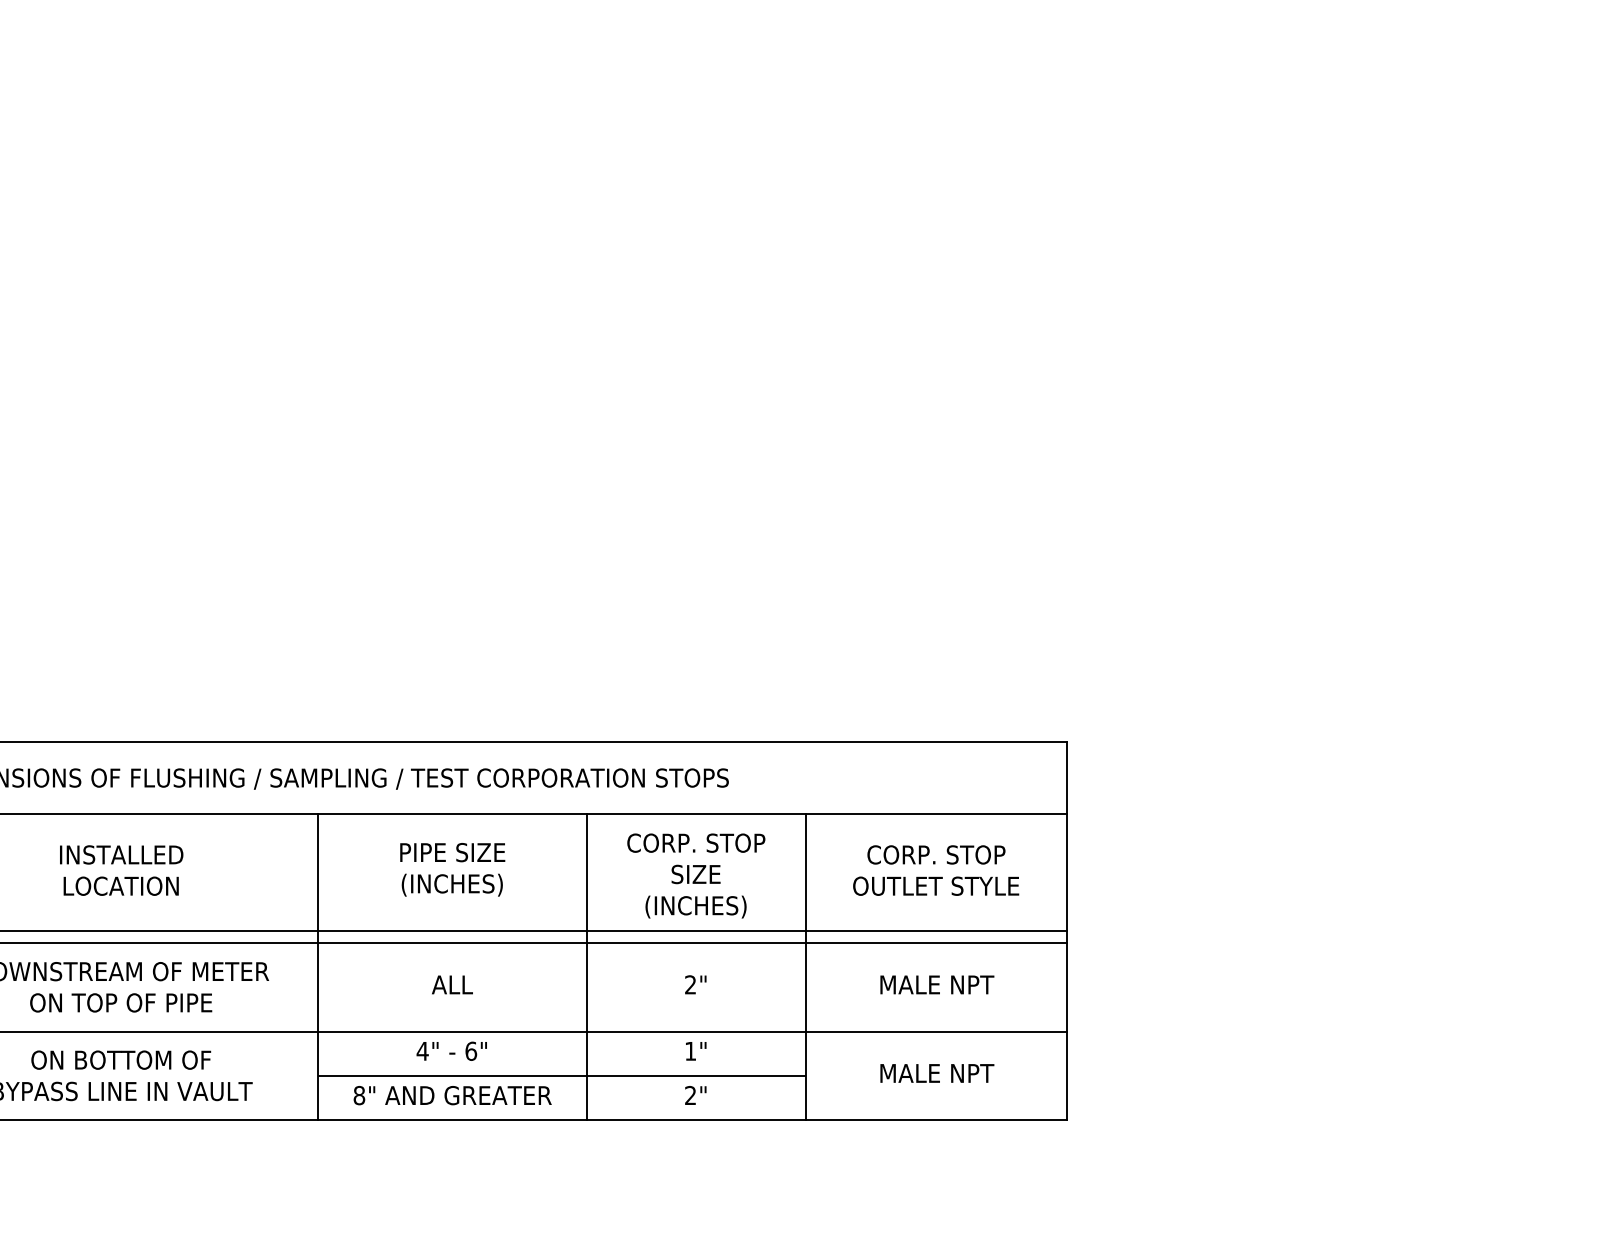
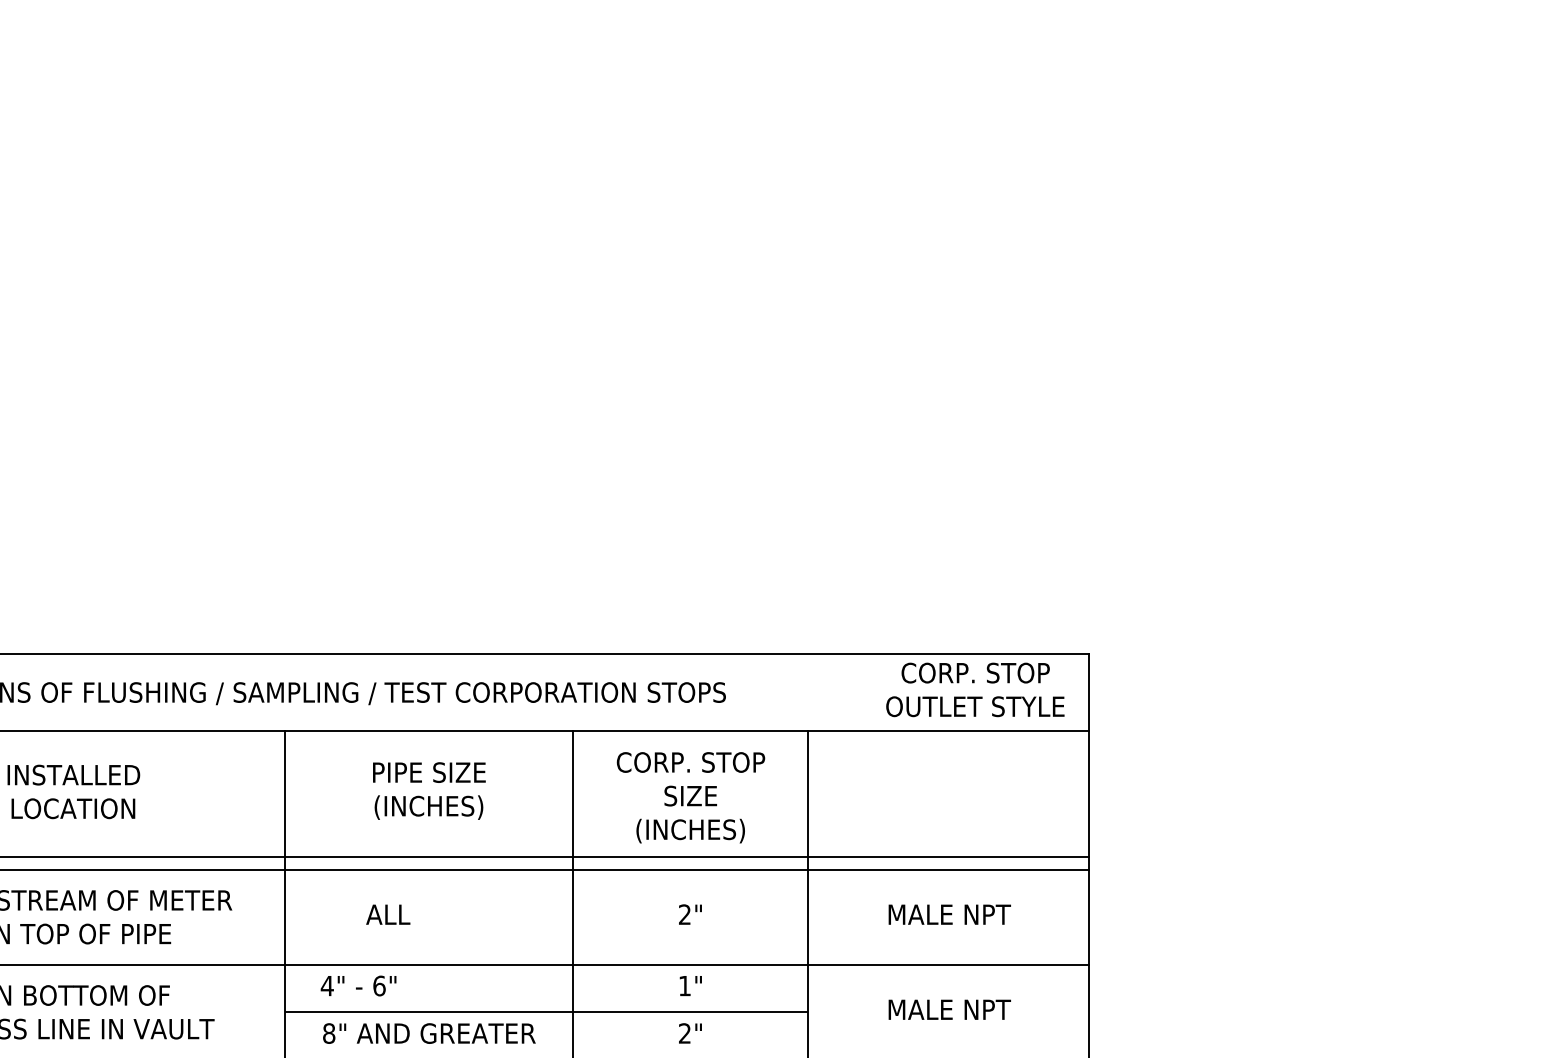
text: (936, 870) -> (975, 689), moved
text: (452, 984) -> (388, 914), moved
text: (451, 1050) -> (358, 985), moved

